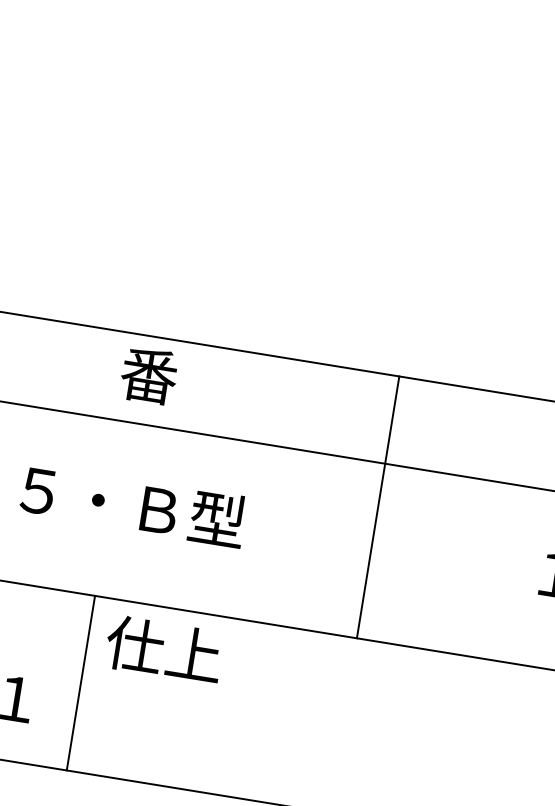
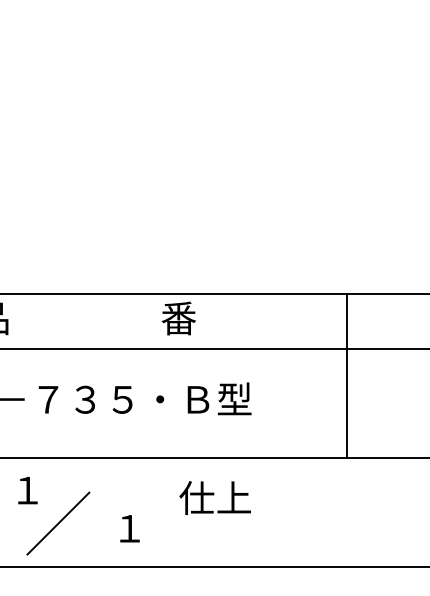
line: (377, 507) -> (346, 376), moved
text: (163, 648) -> (214, 497), moved
line: (80, 682) -> (167, 512), removed

